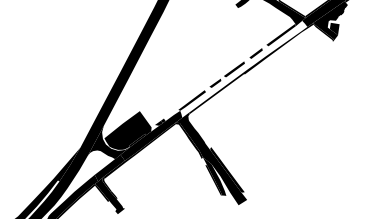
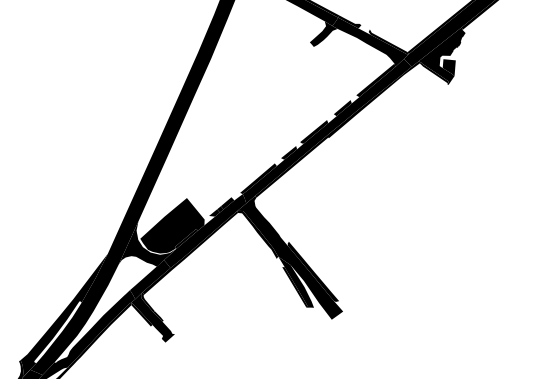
fill: (243, 69) -> (326, 131), added
fill: (168, 116) -> (227, 203), added

